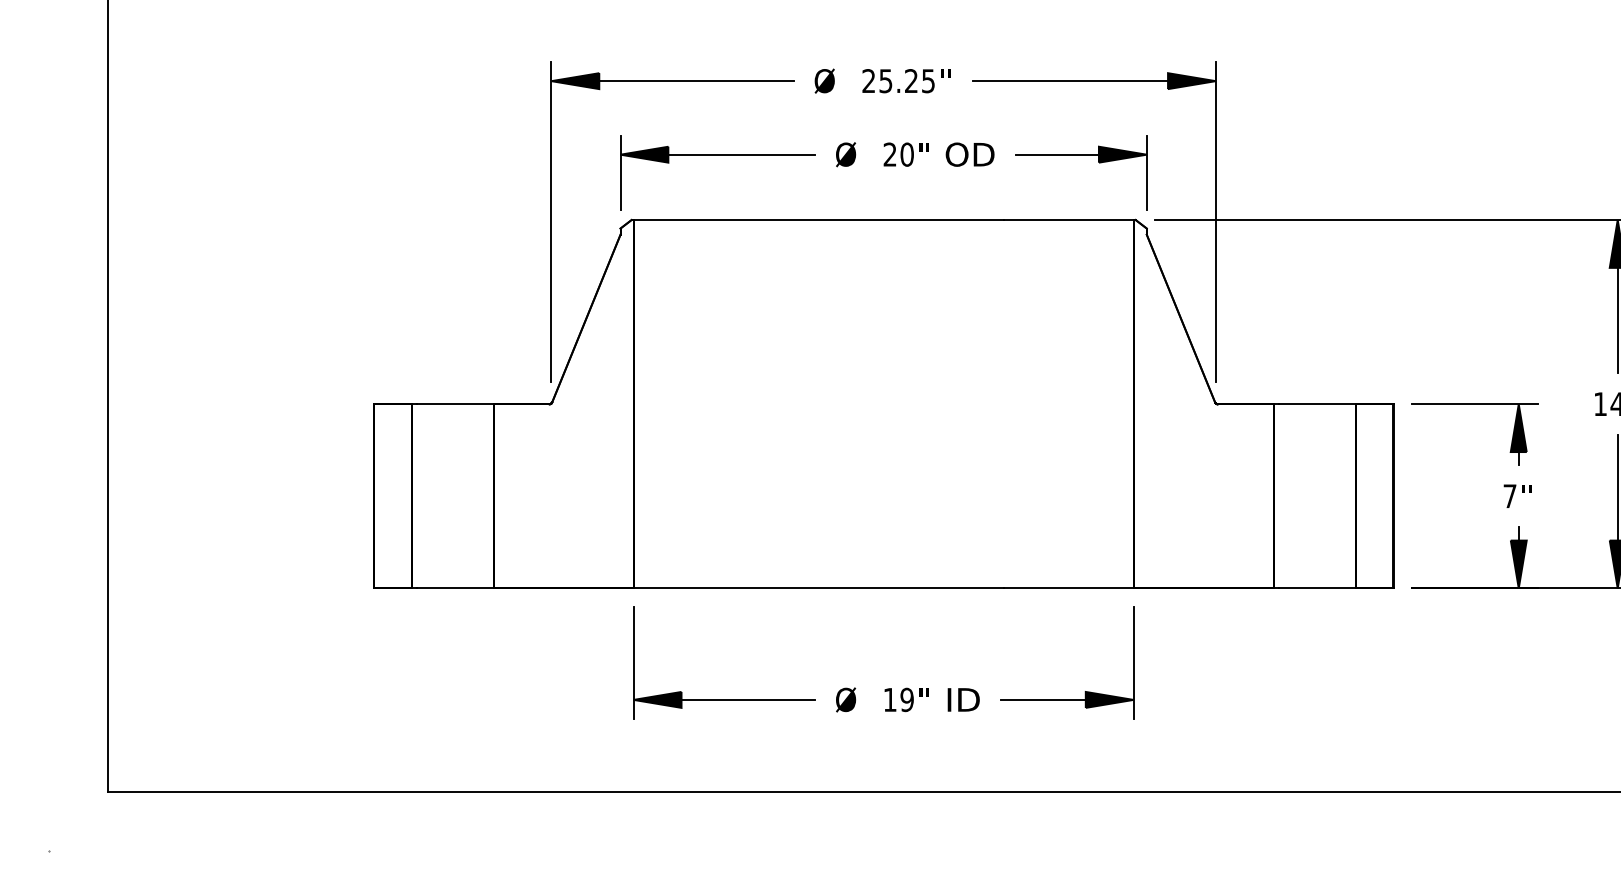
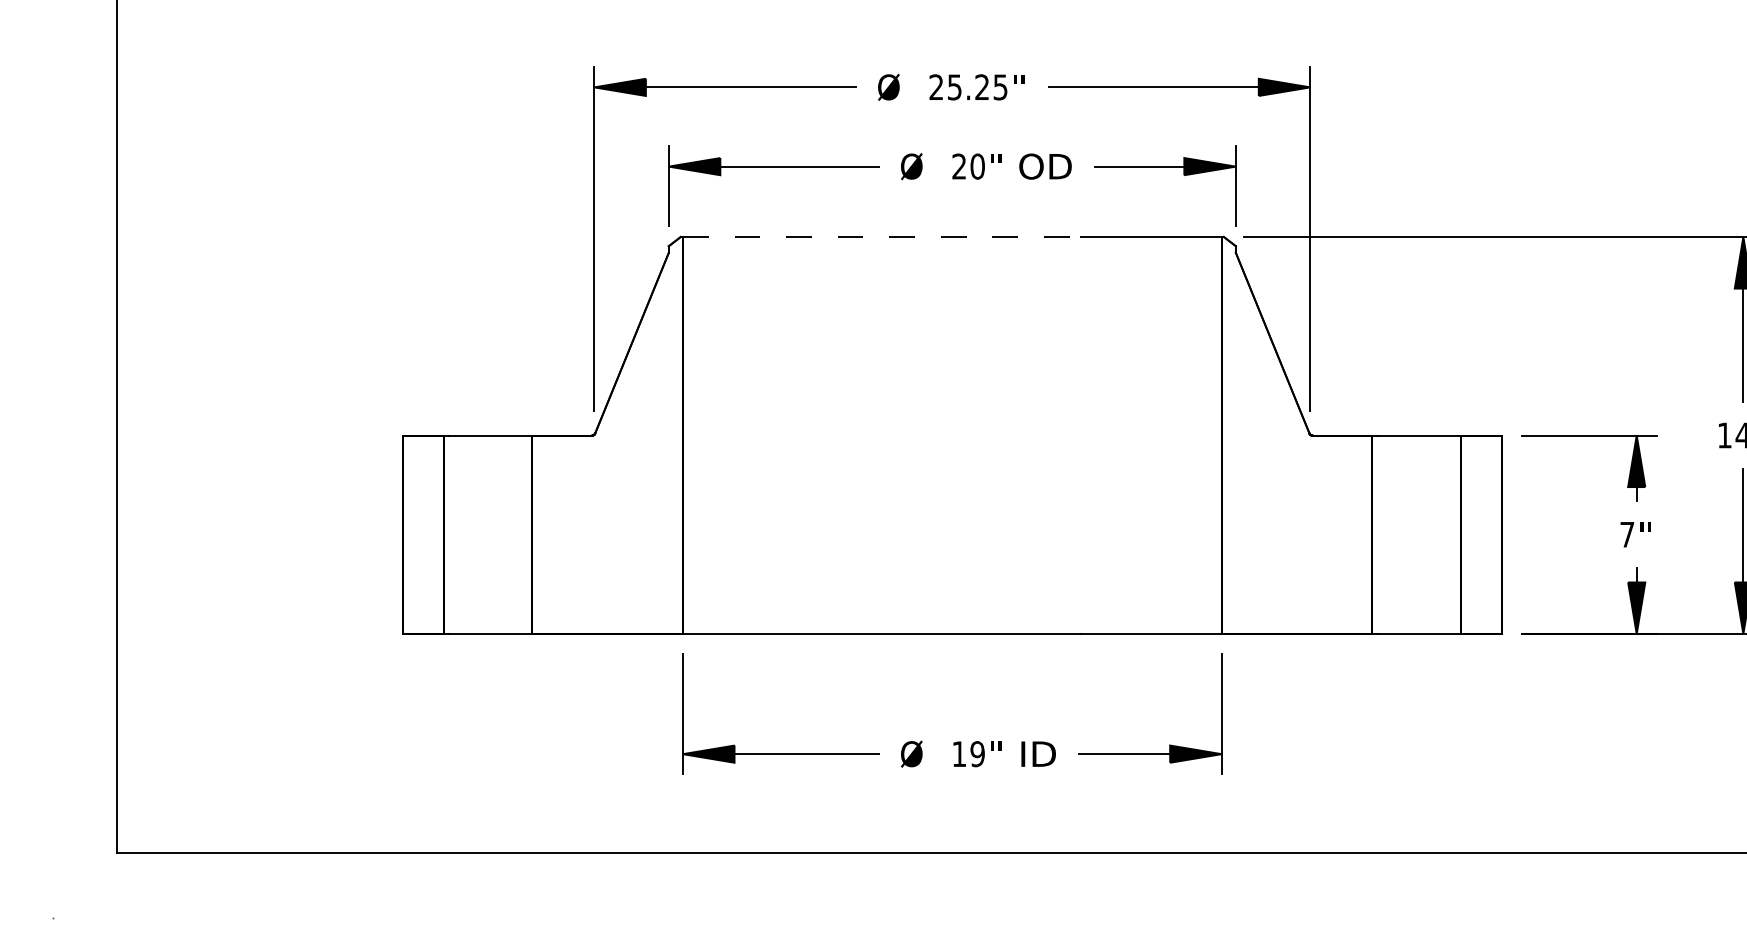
line: (818, 220) -> (882, 237), solid -> dashed

